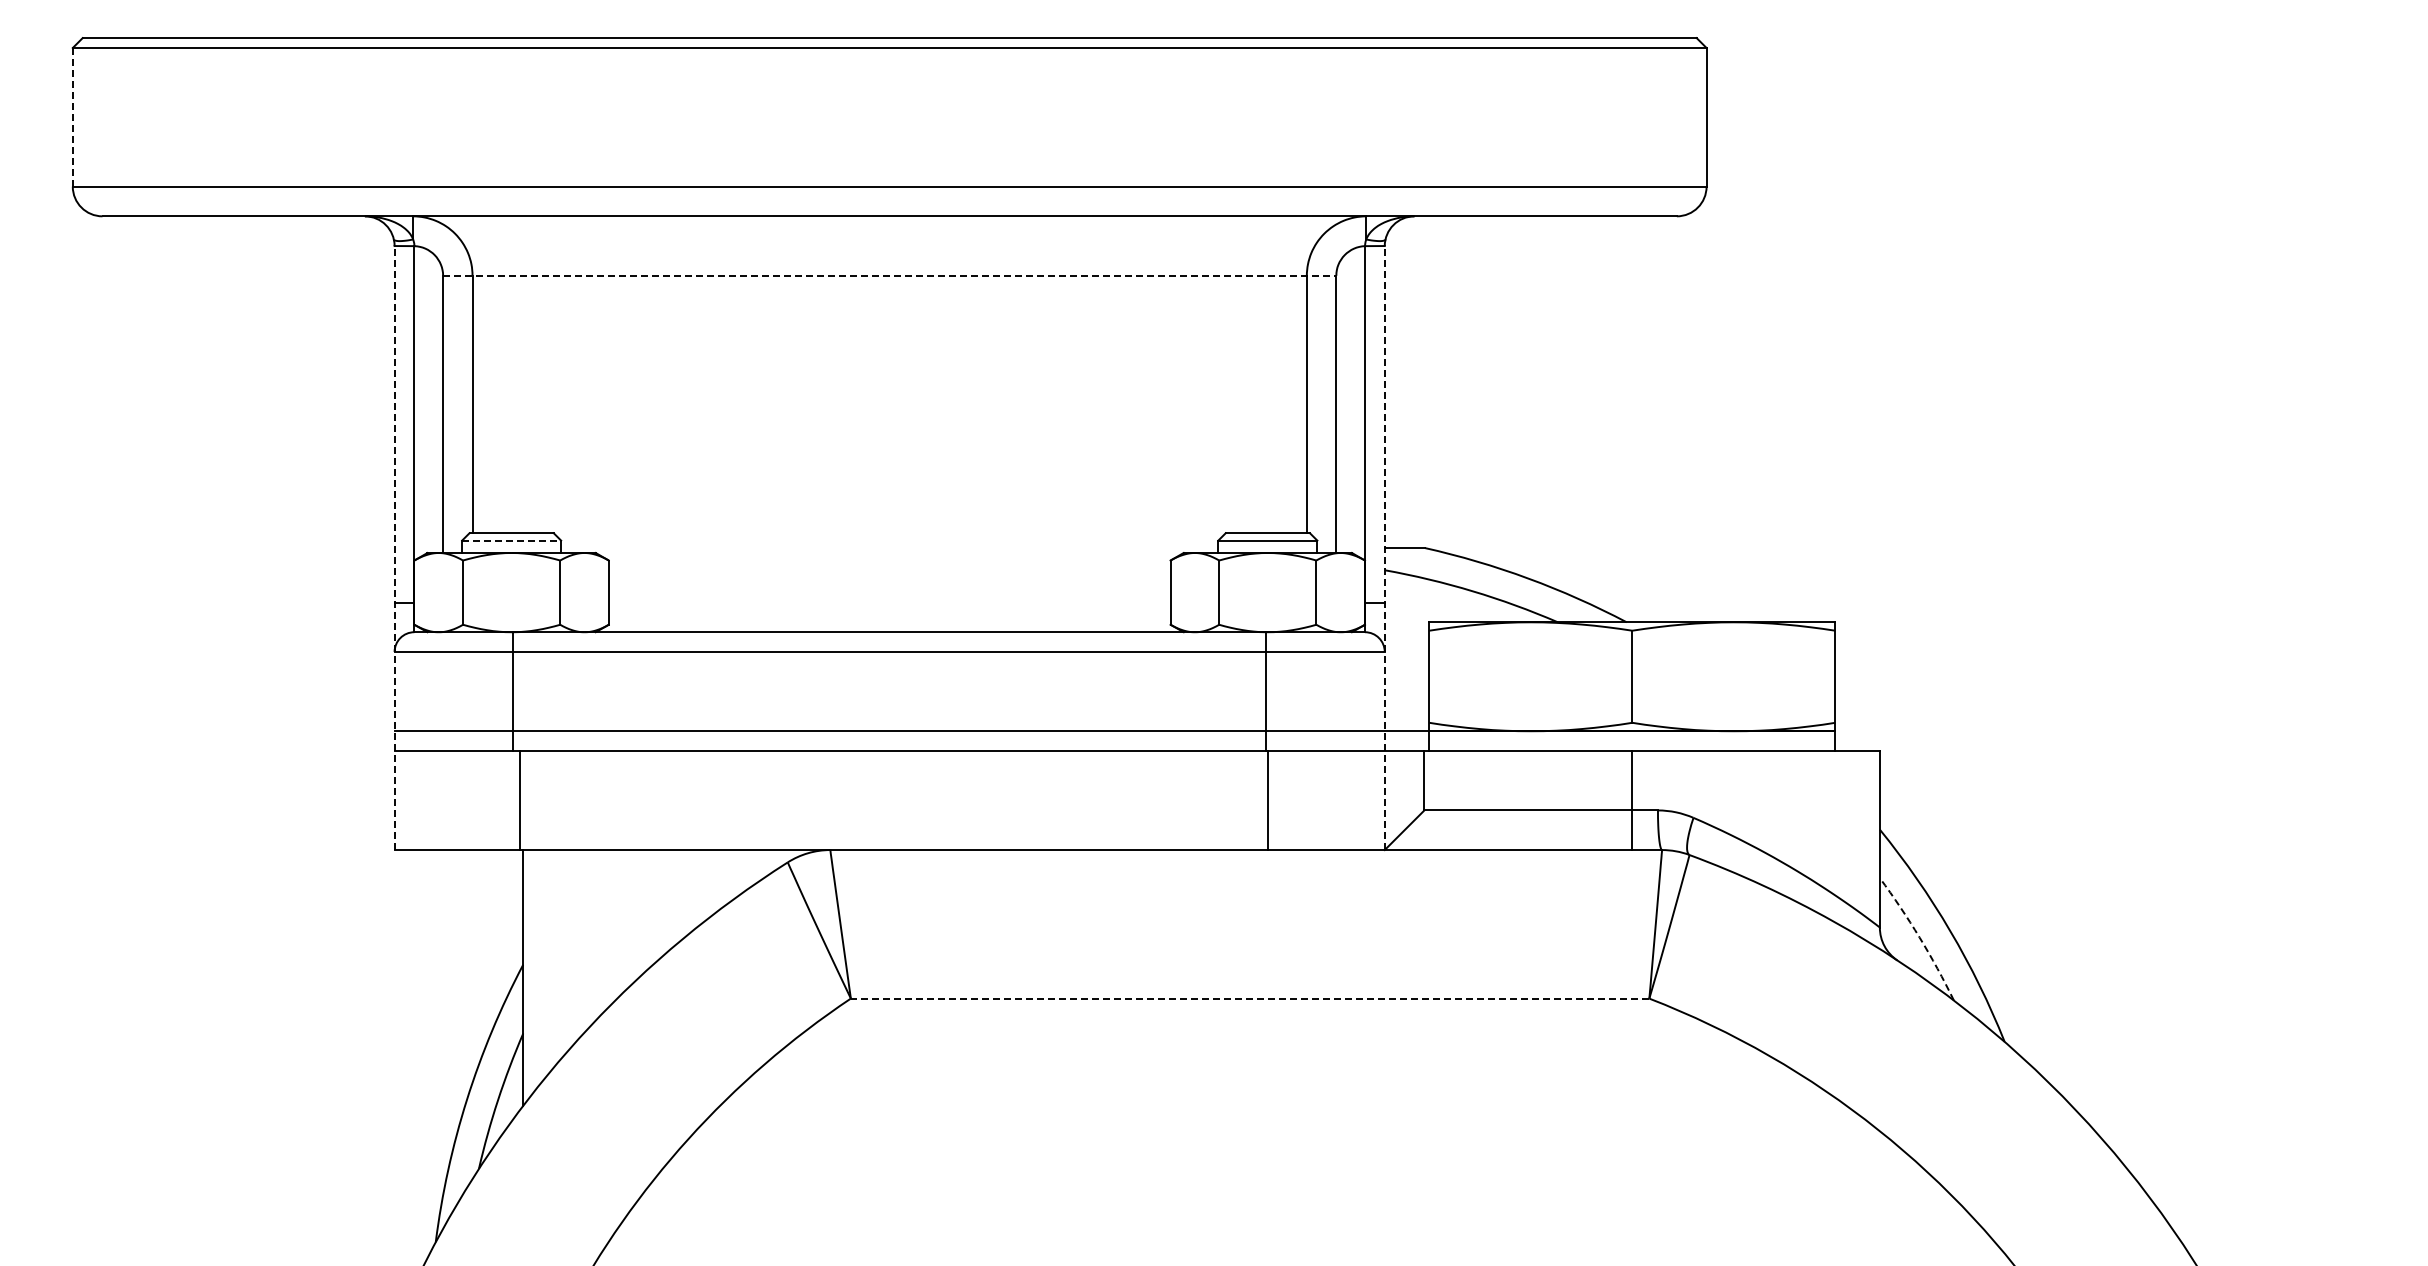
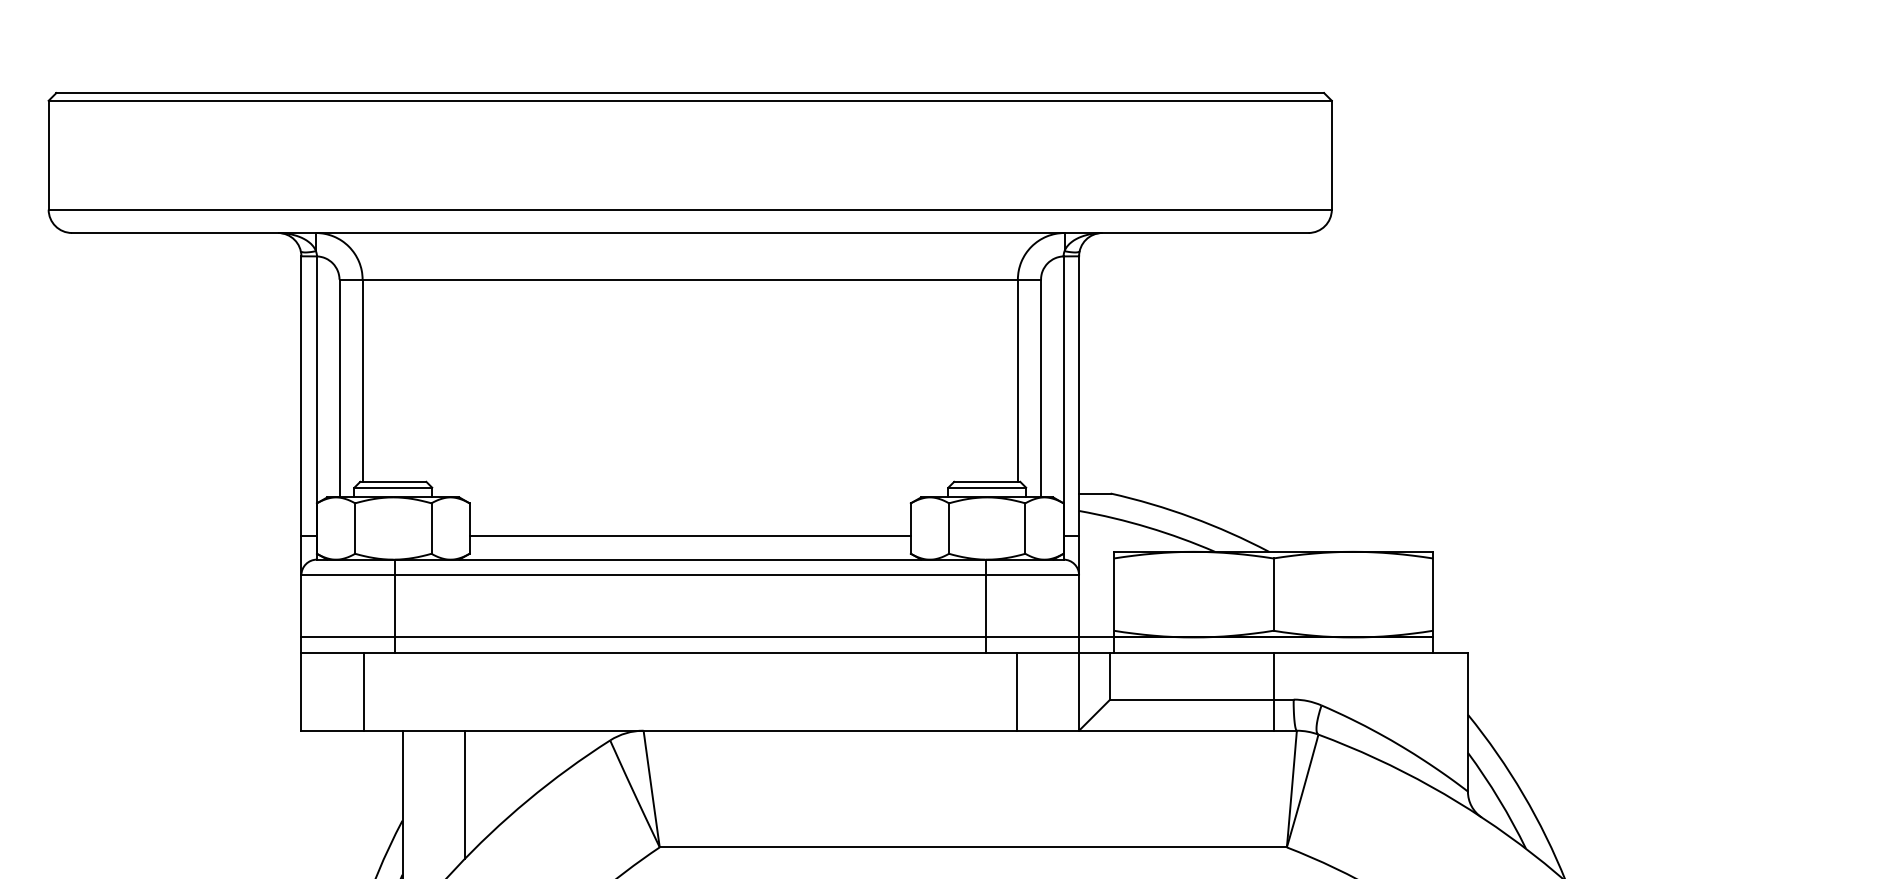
line: (72, 116) -> (48, 154), dashed -> solid
line: (889, 275) -> (690, 279), dashed -> solid
line: (511, 540) -> (393, 487), dashed -> solid
line: (394, 547) -> (301, 493), dashed -> solid
line: (1384, 547) -> (1078, 493), dashed -> solid
line: (889, 602) -> (690, 536), added
line: (519, 800) -> (363, 691), moved
line: (1267, 800) -> (1016, 691), moved
line: (602, 931) -> (464, 794), added
arc: (1919, 937) -> (1499, 799), dashed -> solid
line: (1249, 998) -> (972, 847), dashed -> solid

